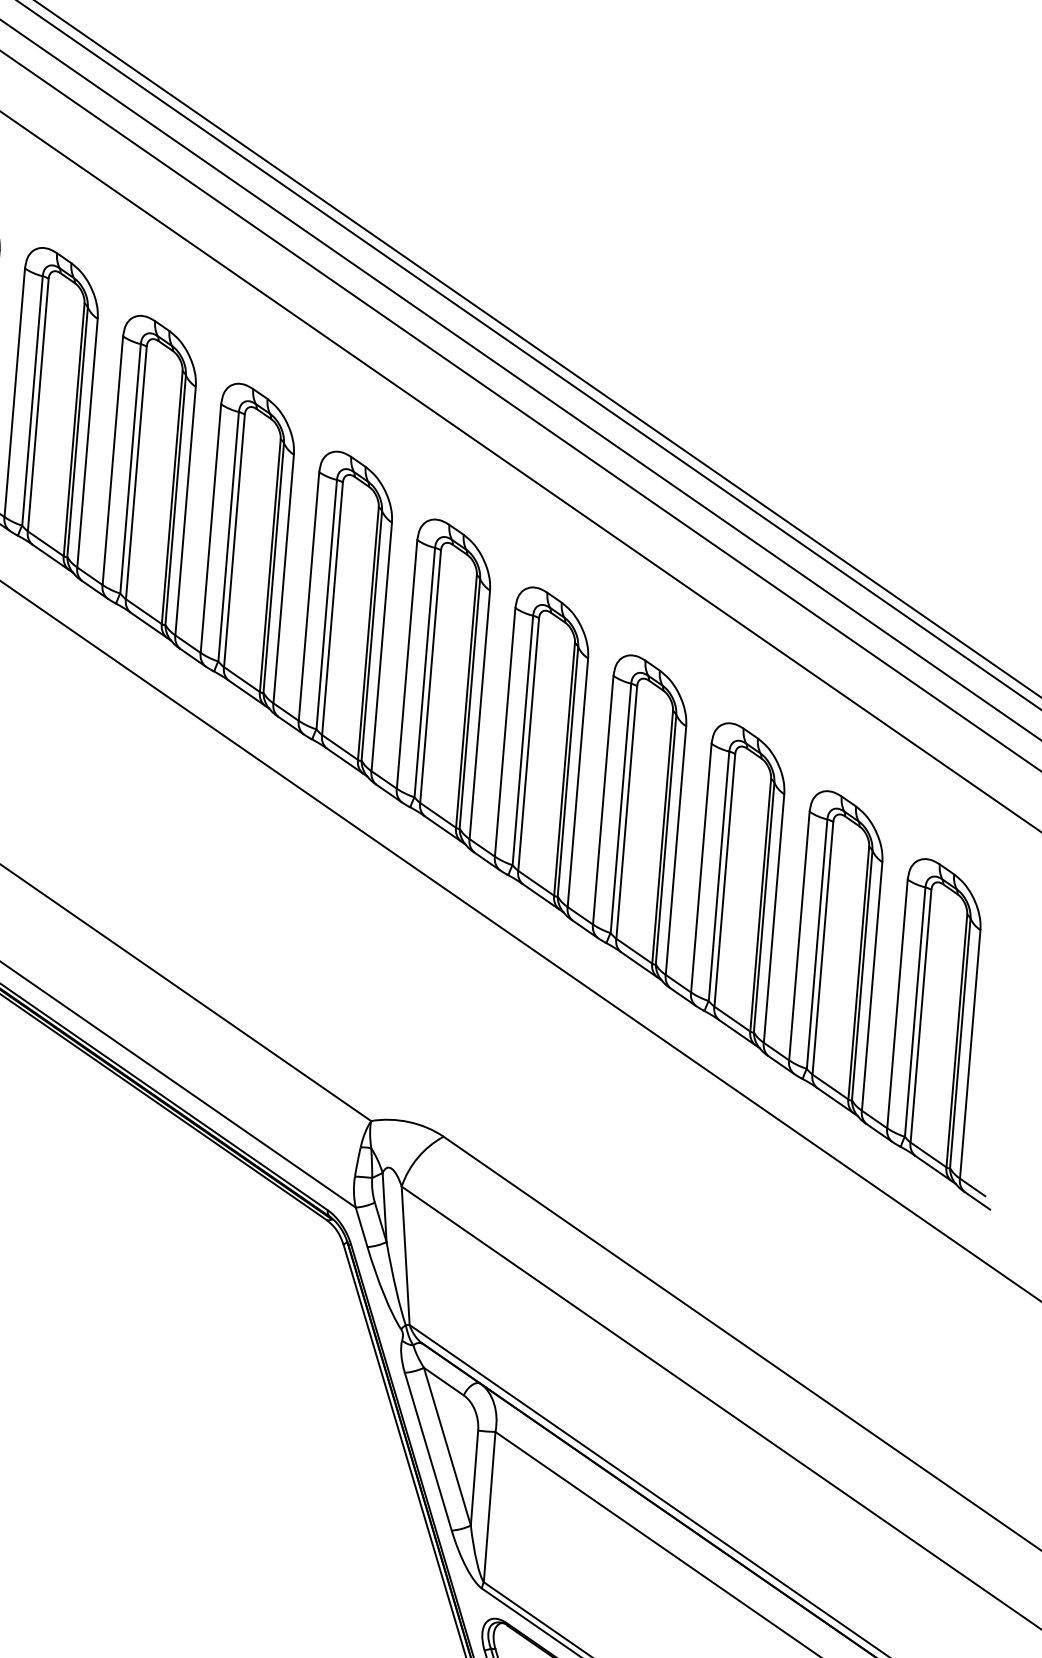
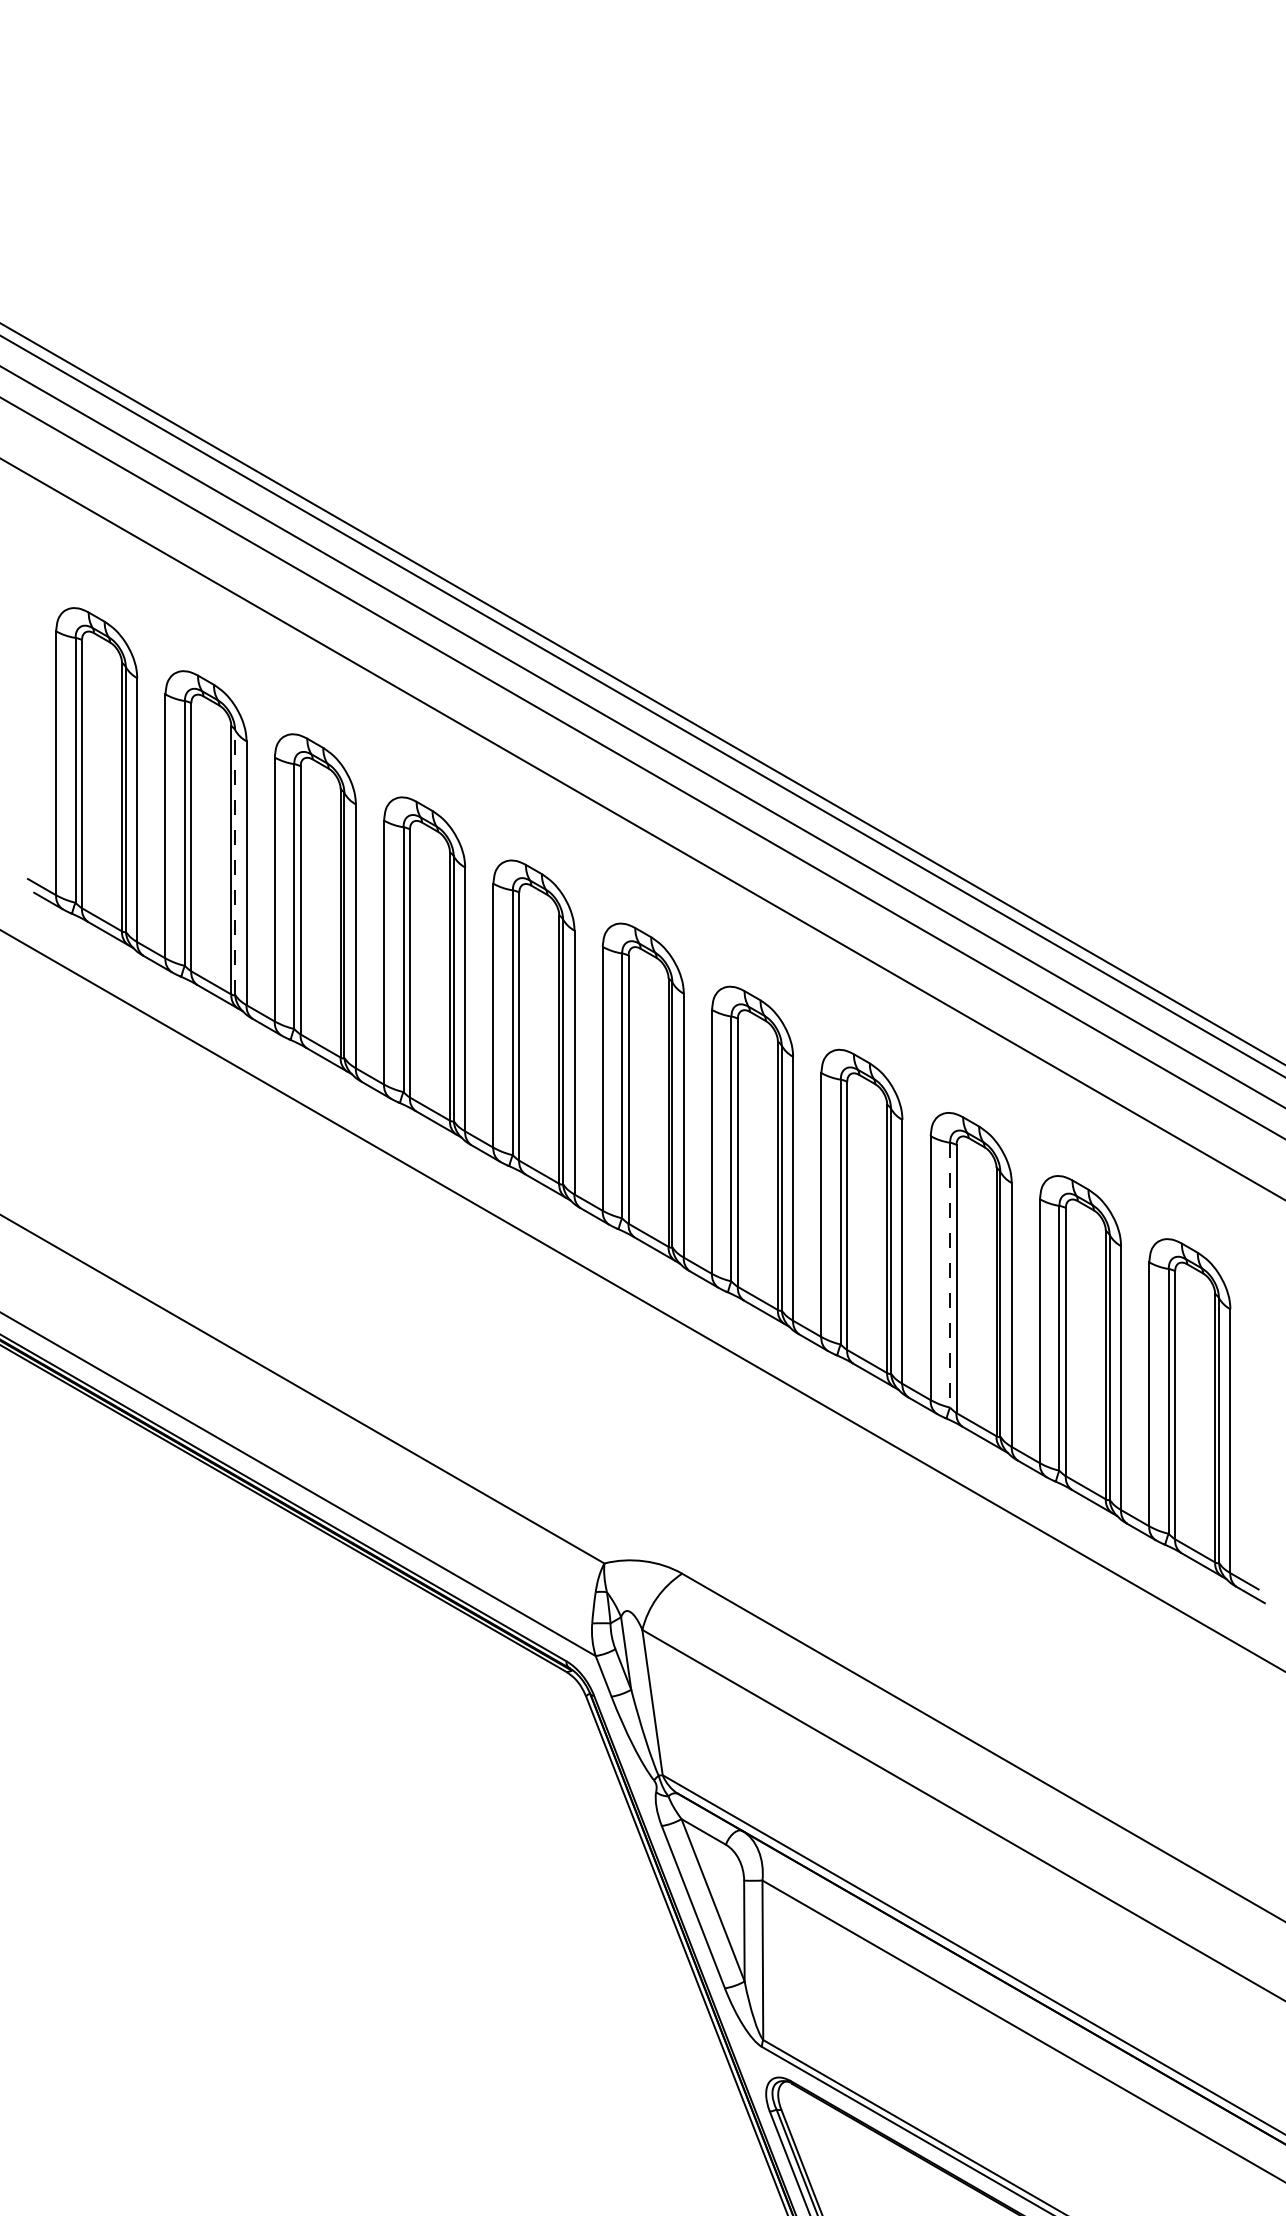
line: (77, 432) -> (235, 862), solid -> dashed
line: (719, 876) -> (950, 1275), solid -> dashed

